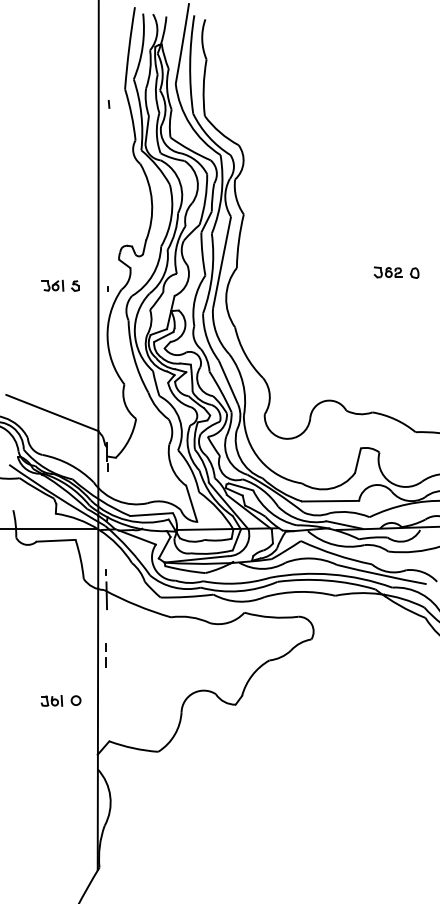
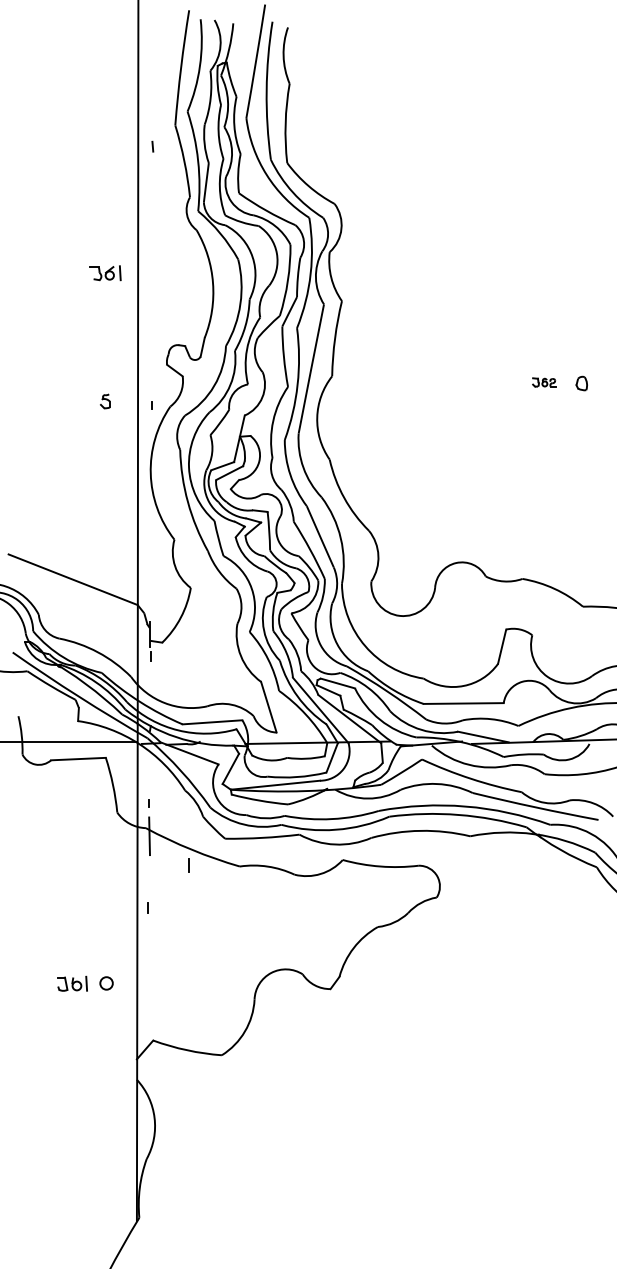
part: (387, 272) -> (543, 382), size x0.6
part: (52, 285) -> (105, 273), moved
line: (105, 662) -> (188, 865), moved

